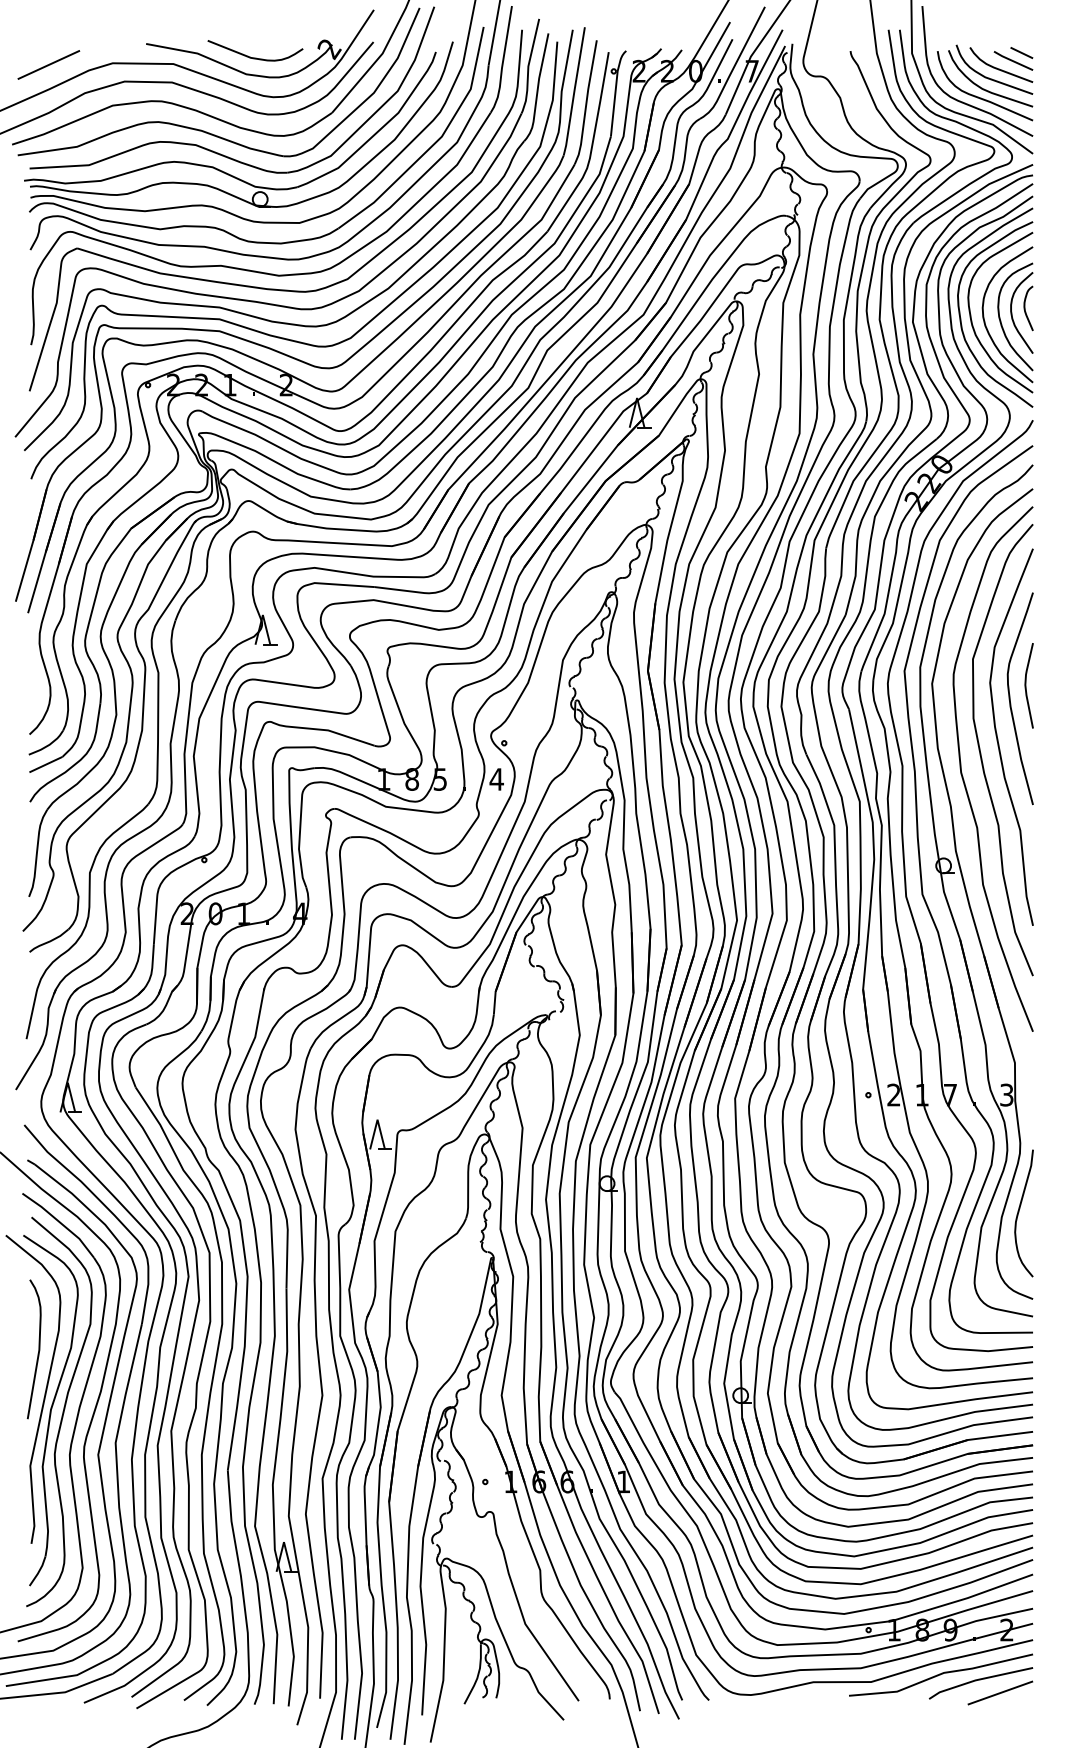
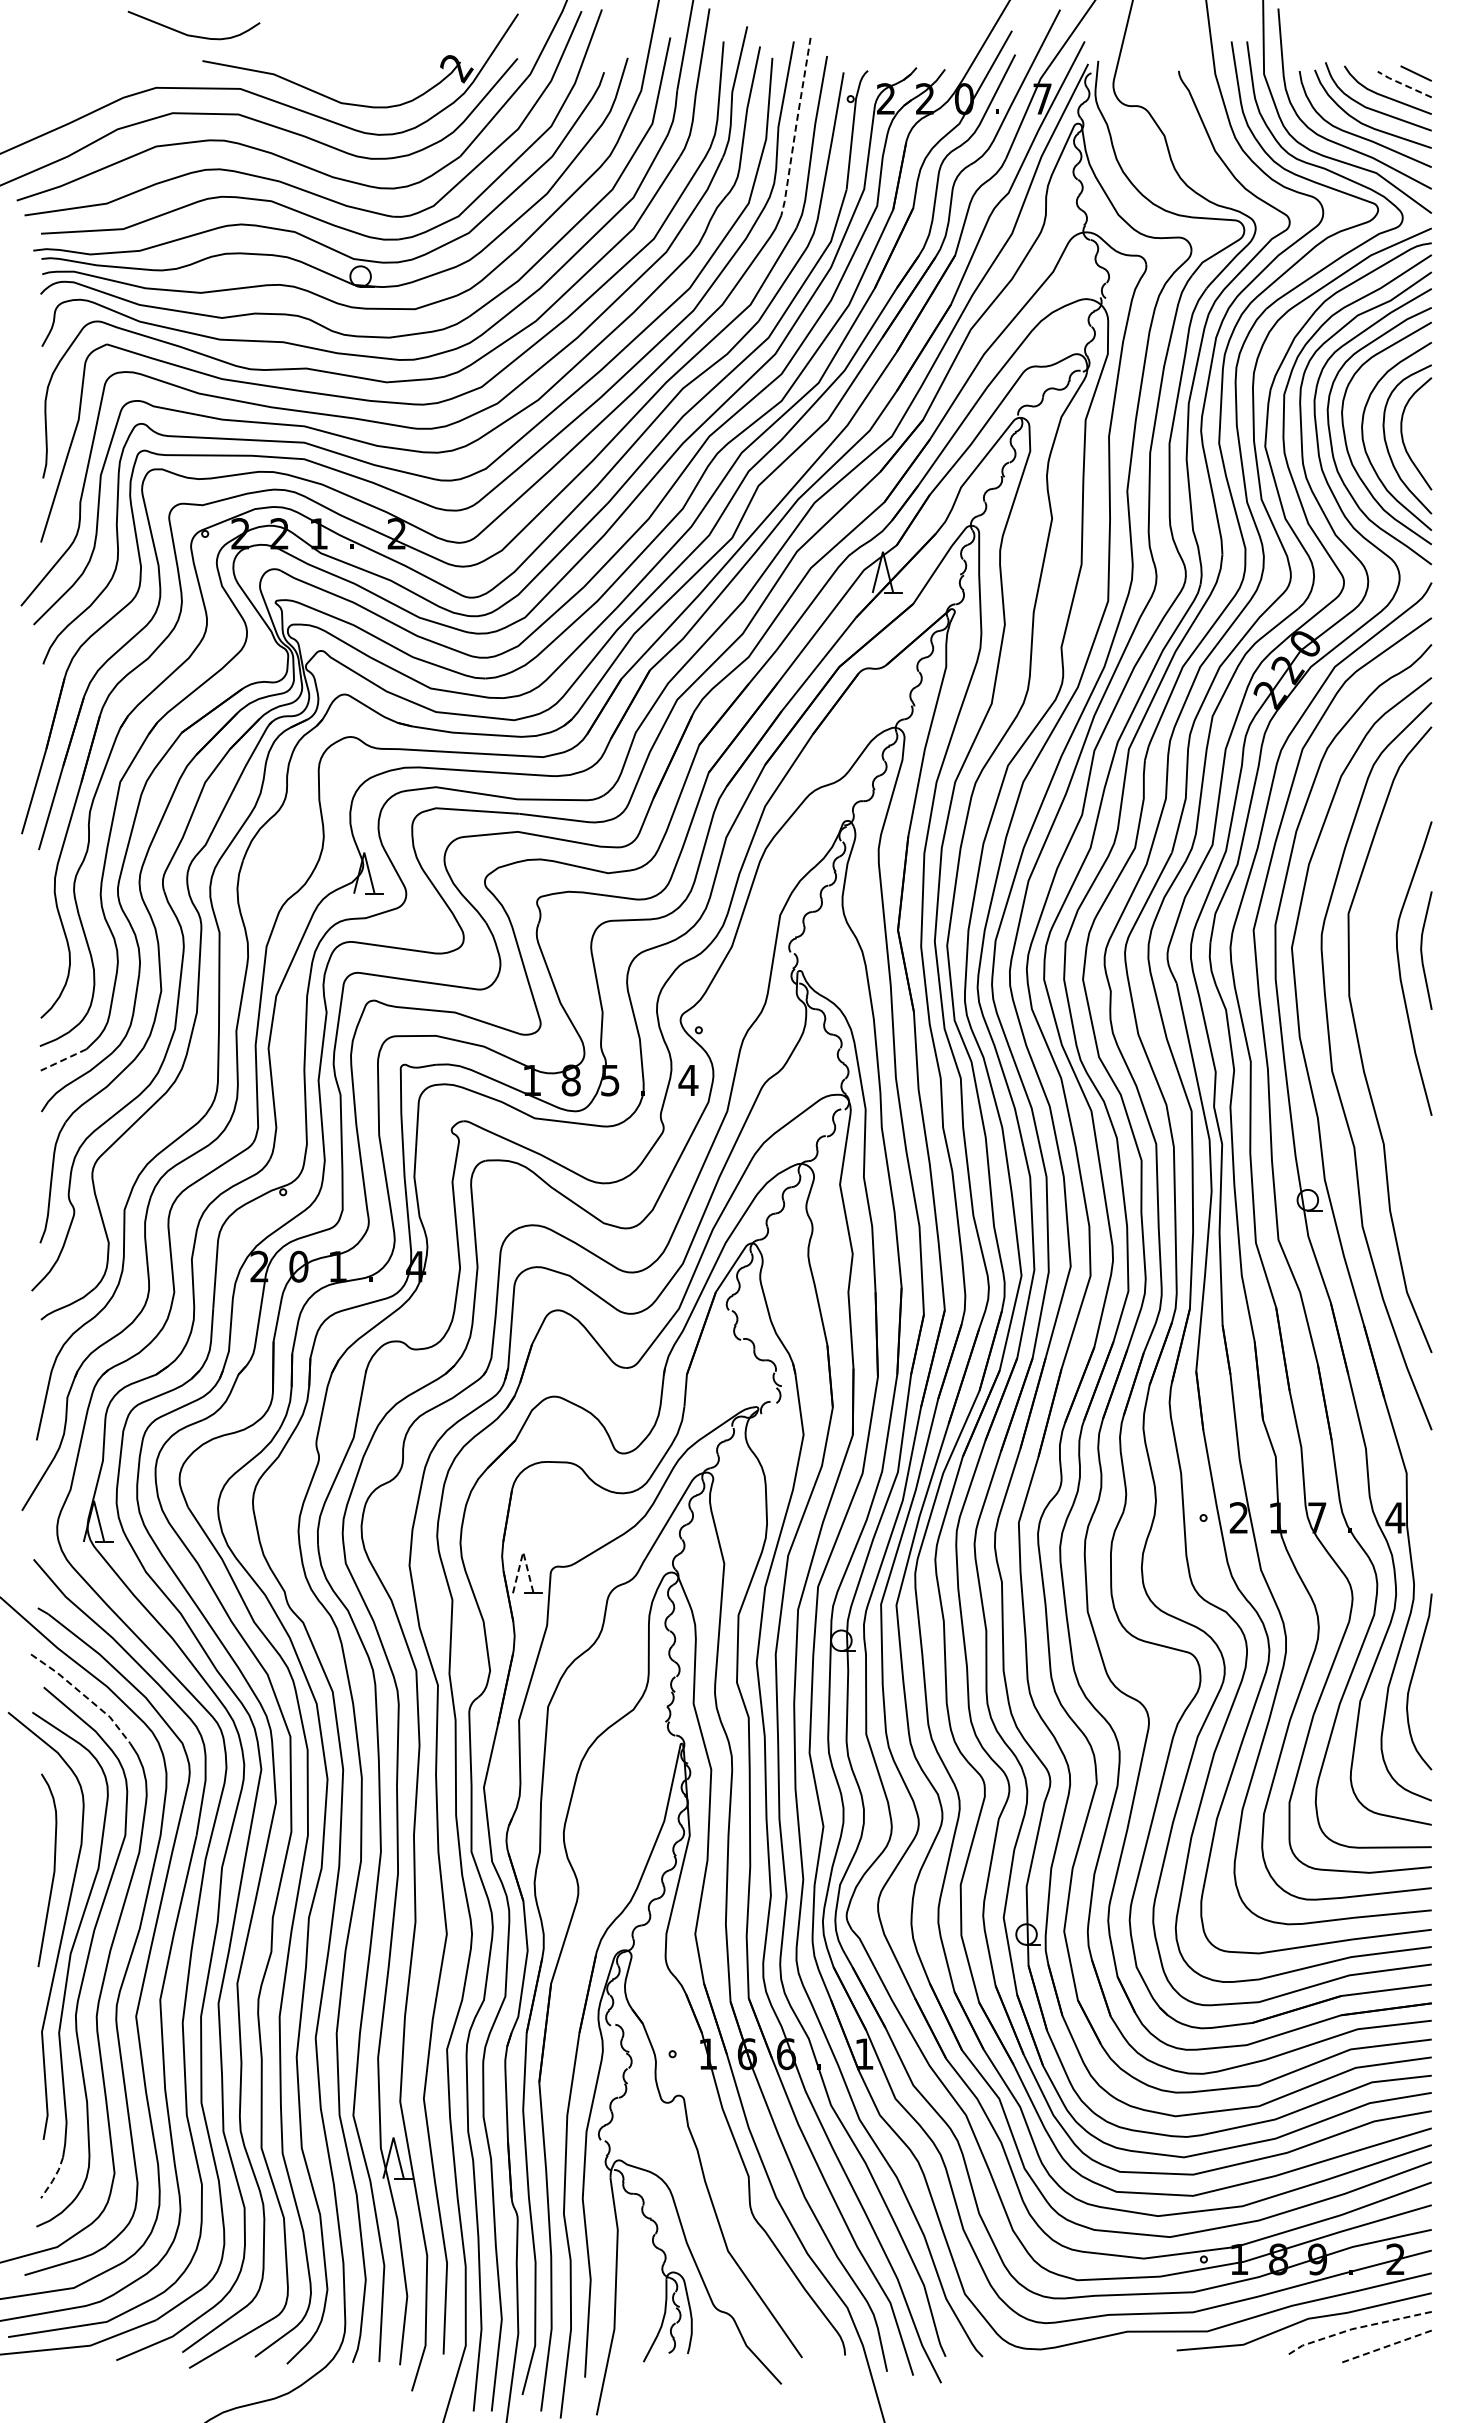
curve: (252, 57) -> (190, 34), moved
line: (1012, 60) -> (1403, 84), solid -> dashed
line: (48, 64) -> (67, 89), removed
line: (573, 91) -> (795, 127), solid -> dashed
curve: (1025, 309) -> (1421, 428), removed
curve: (998, 739) -> (1383, 1024), removed
line: (45, 765) -> (63, 1060), solid -> dashed
text: (1006, 1094) -> (1395, 1517), 3 -> 4
line: (377, 1120) -> (523, 1552), solid -> dashed
line: (60, 1223) -> (84, 1695), solid -> dashed
line: (38, 1572) -> (53, 2179), solid -> dashed
line: (978, 1679) -> (1355, 2328), solid -> dashed
line: (1000, 1692) -> (1386, 2346), solid -> dashed

